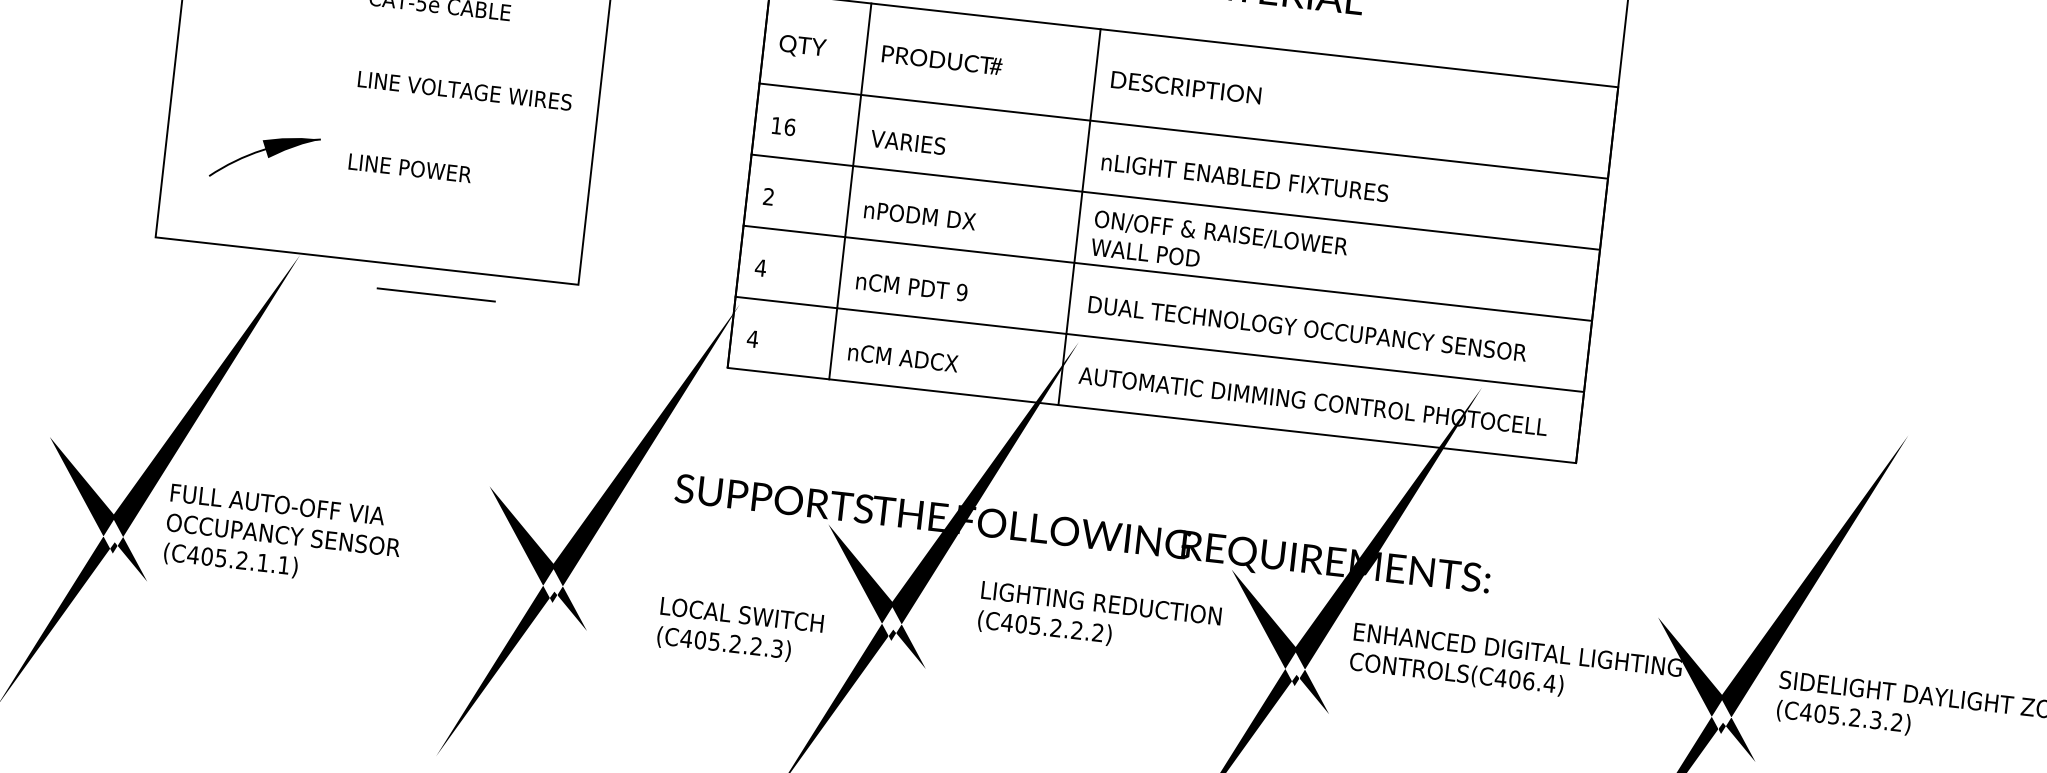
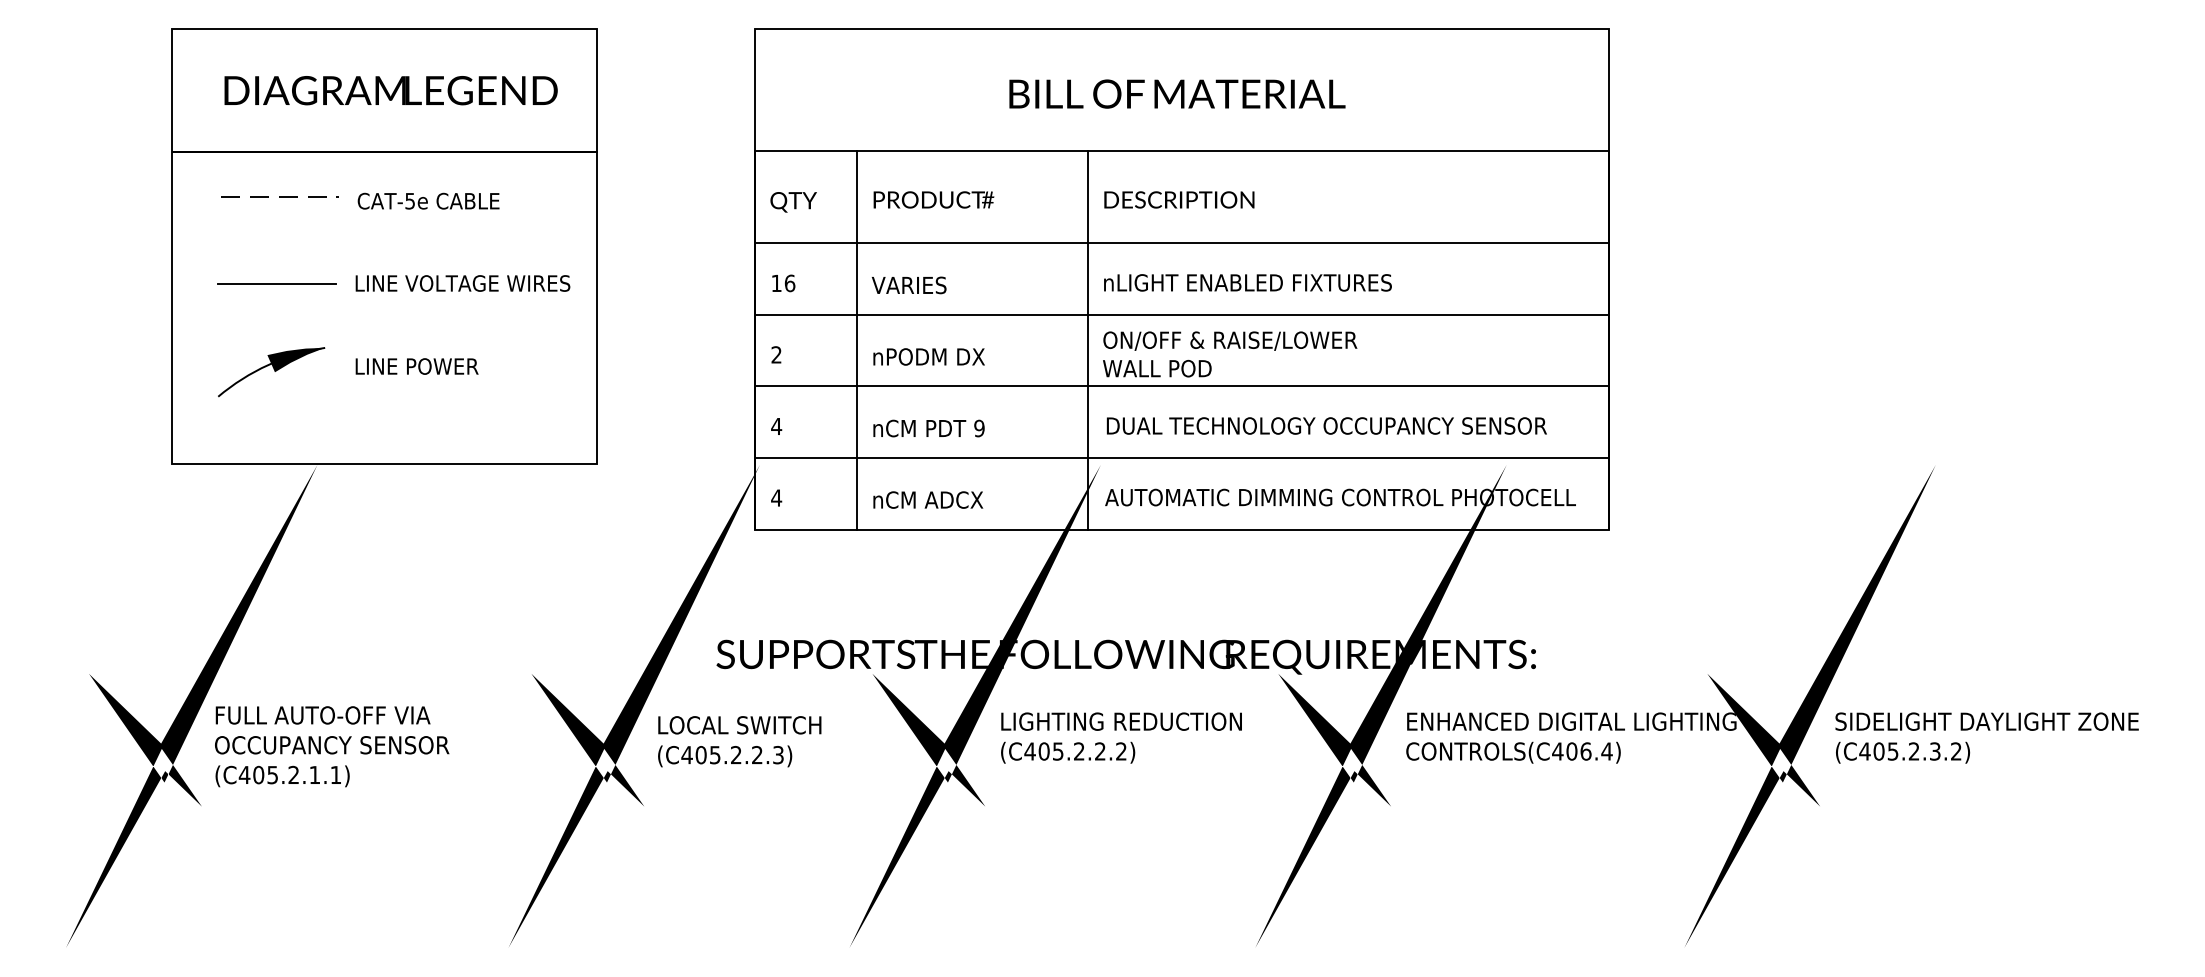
line: (435, 294) -> (276, 283), moved
text: (1099, 618) -> (1121, 737), moved
text: (740, 630) -> (739, 741), moved

